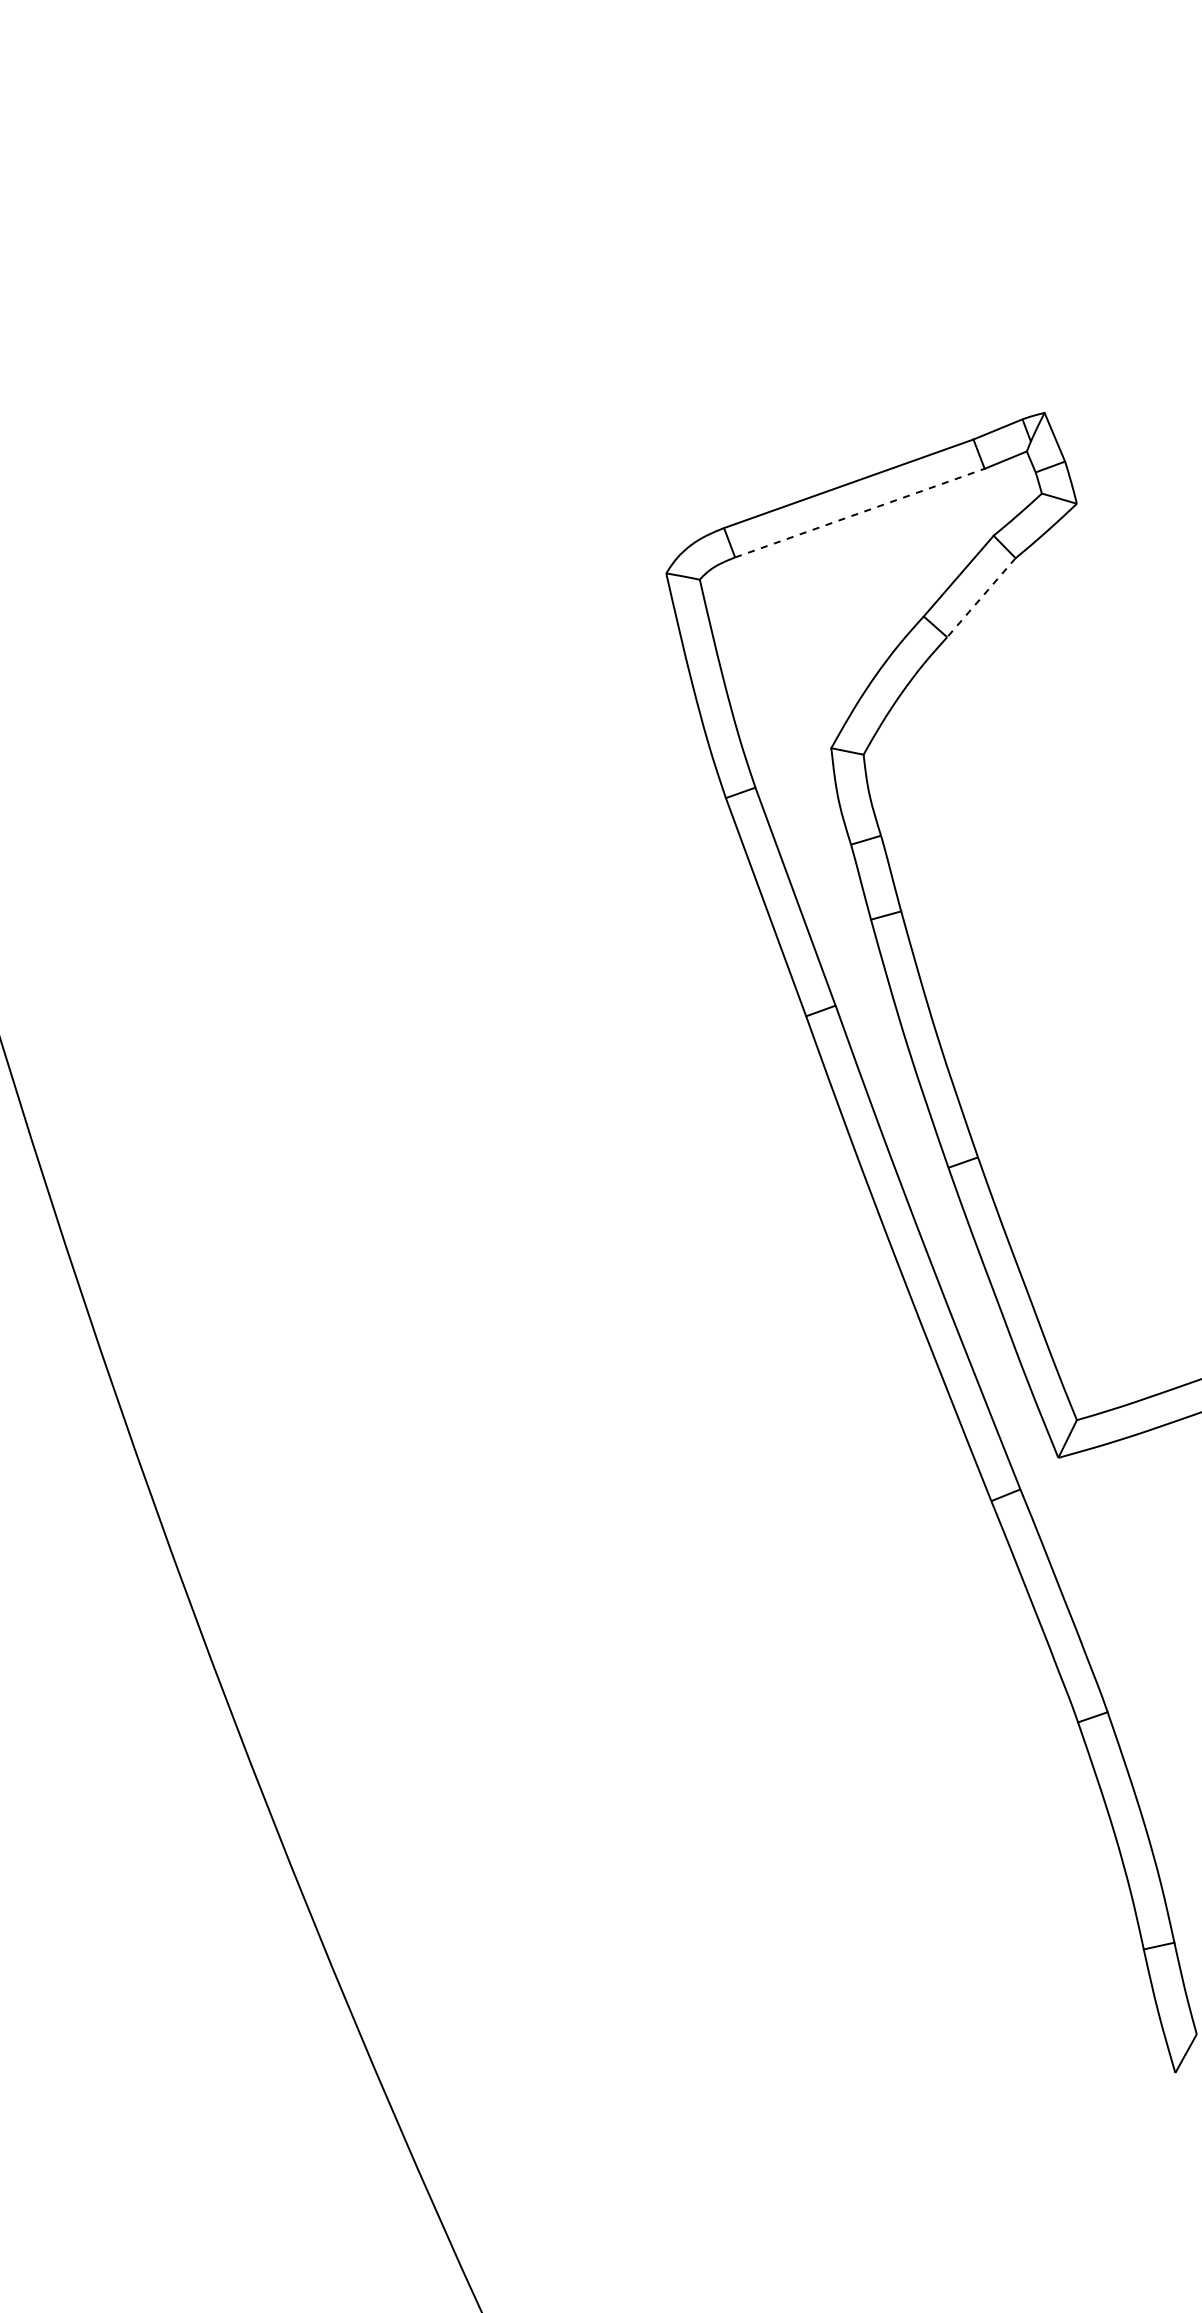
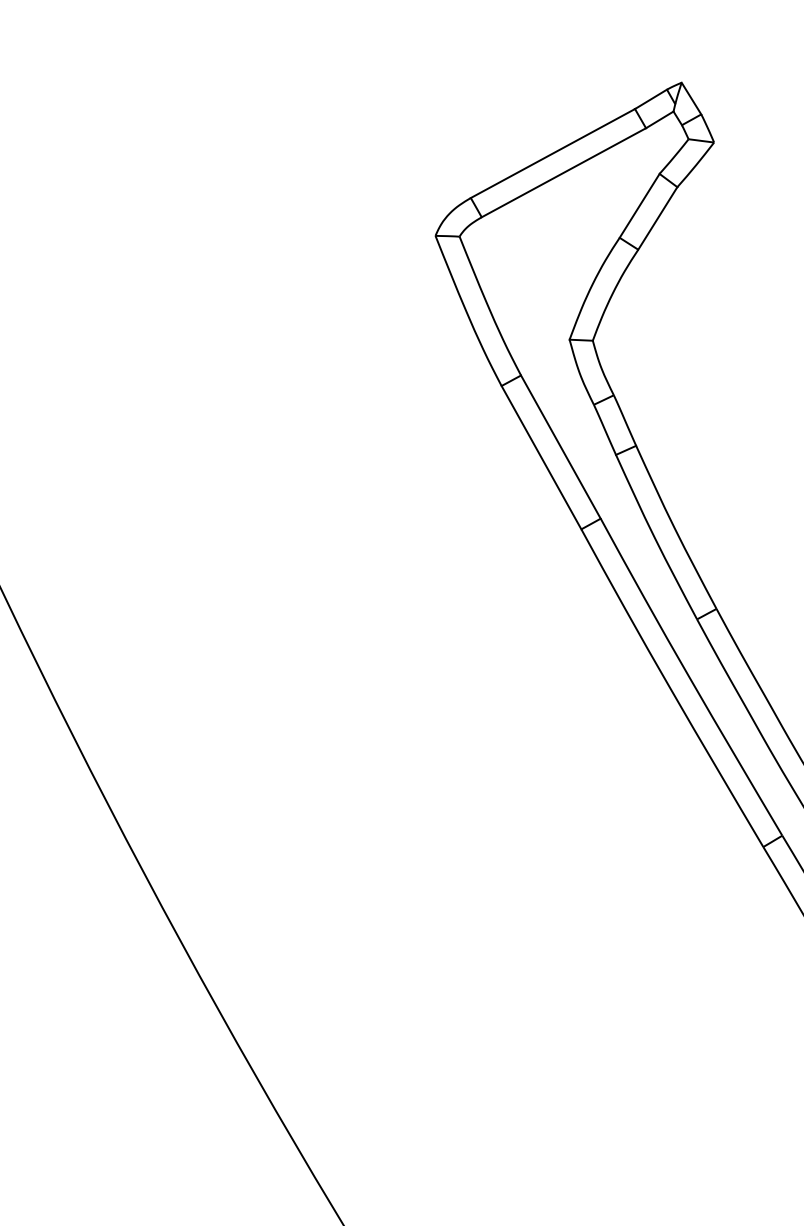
line: (860, 512) -> (564, 172), dashed -> solid
line: (981, 598) -> (657, 218), dashed -> solid

